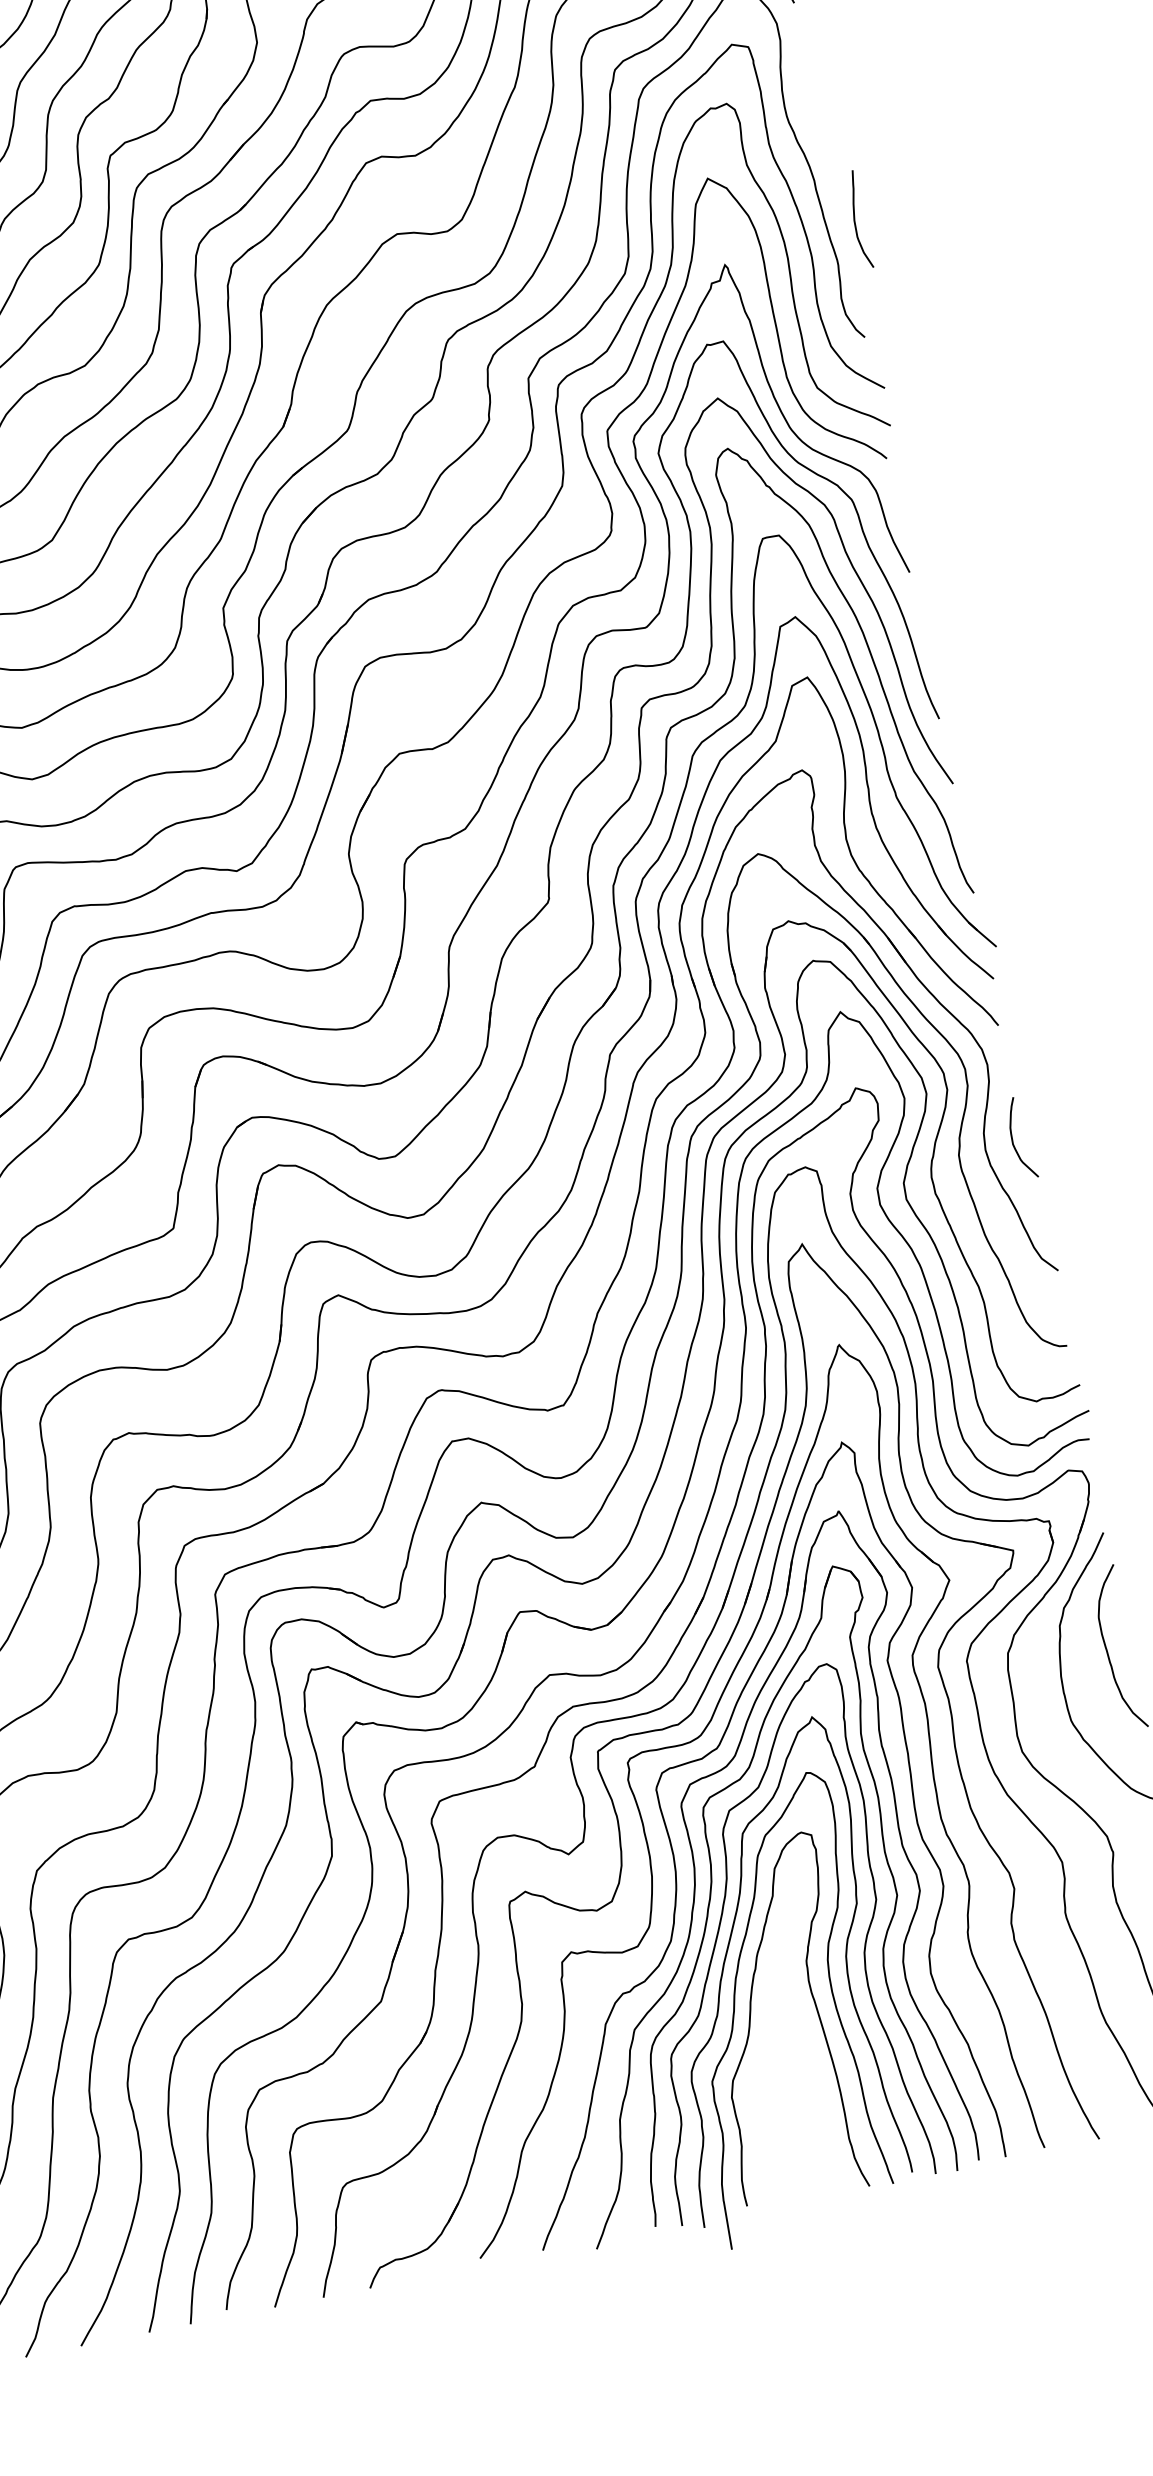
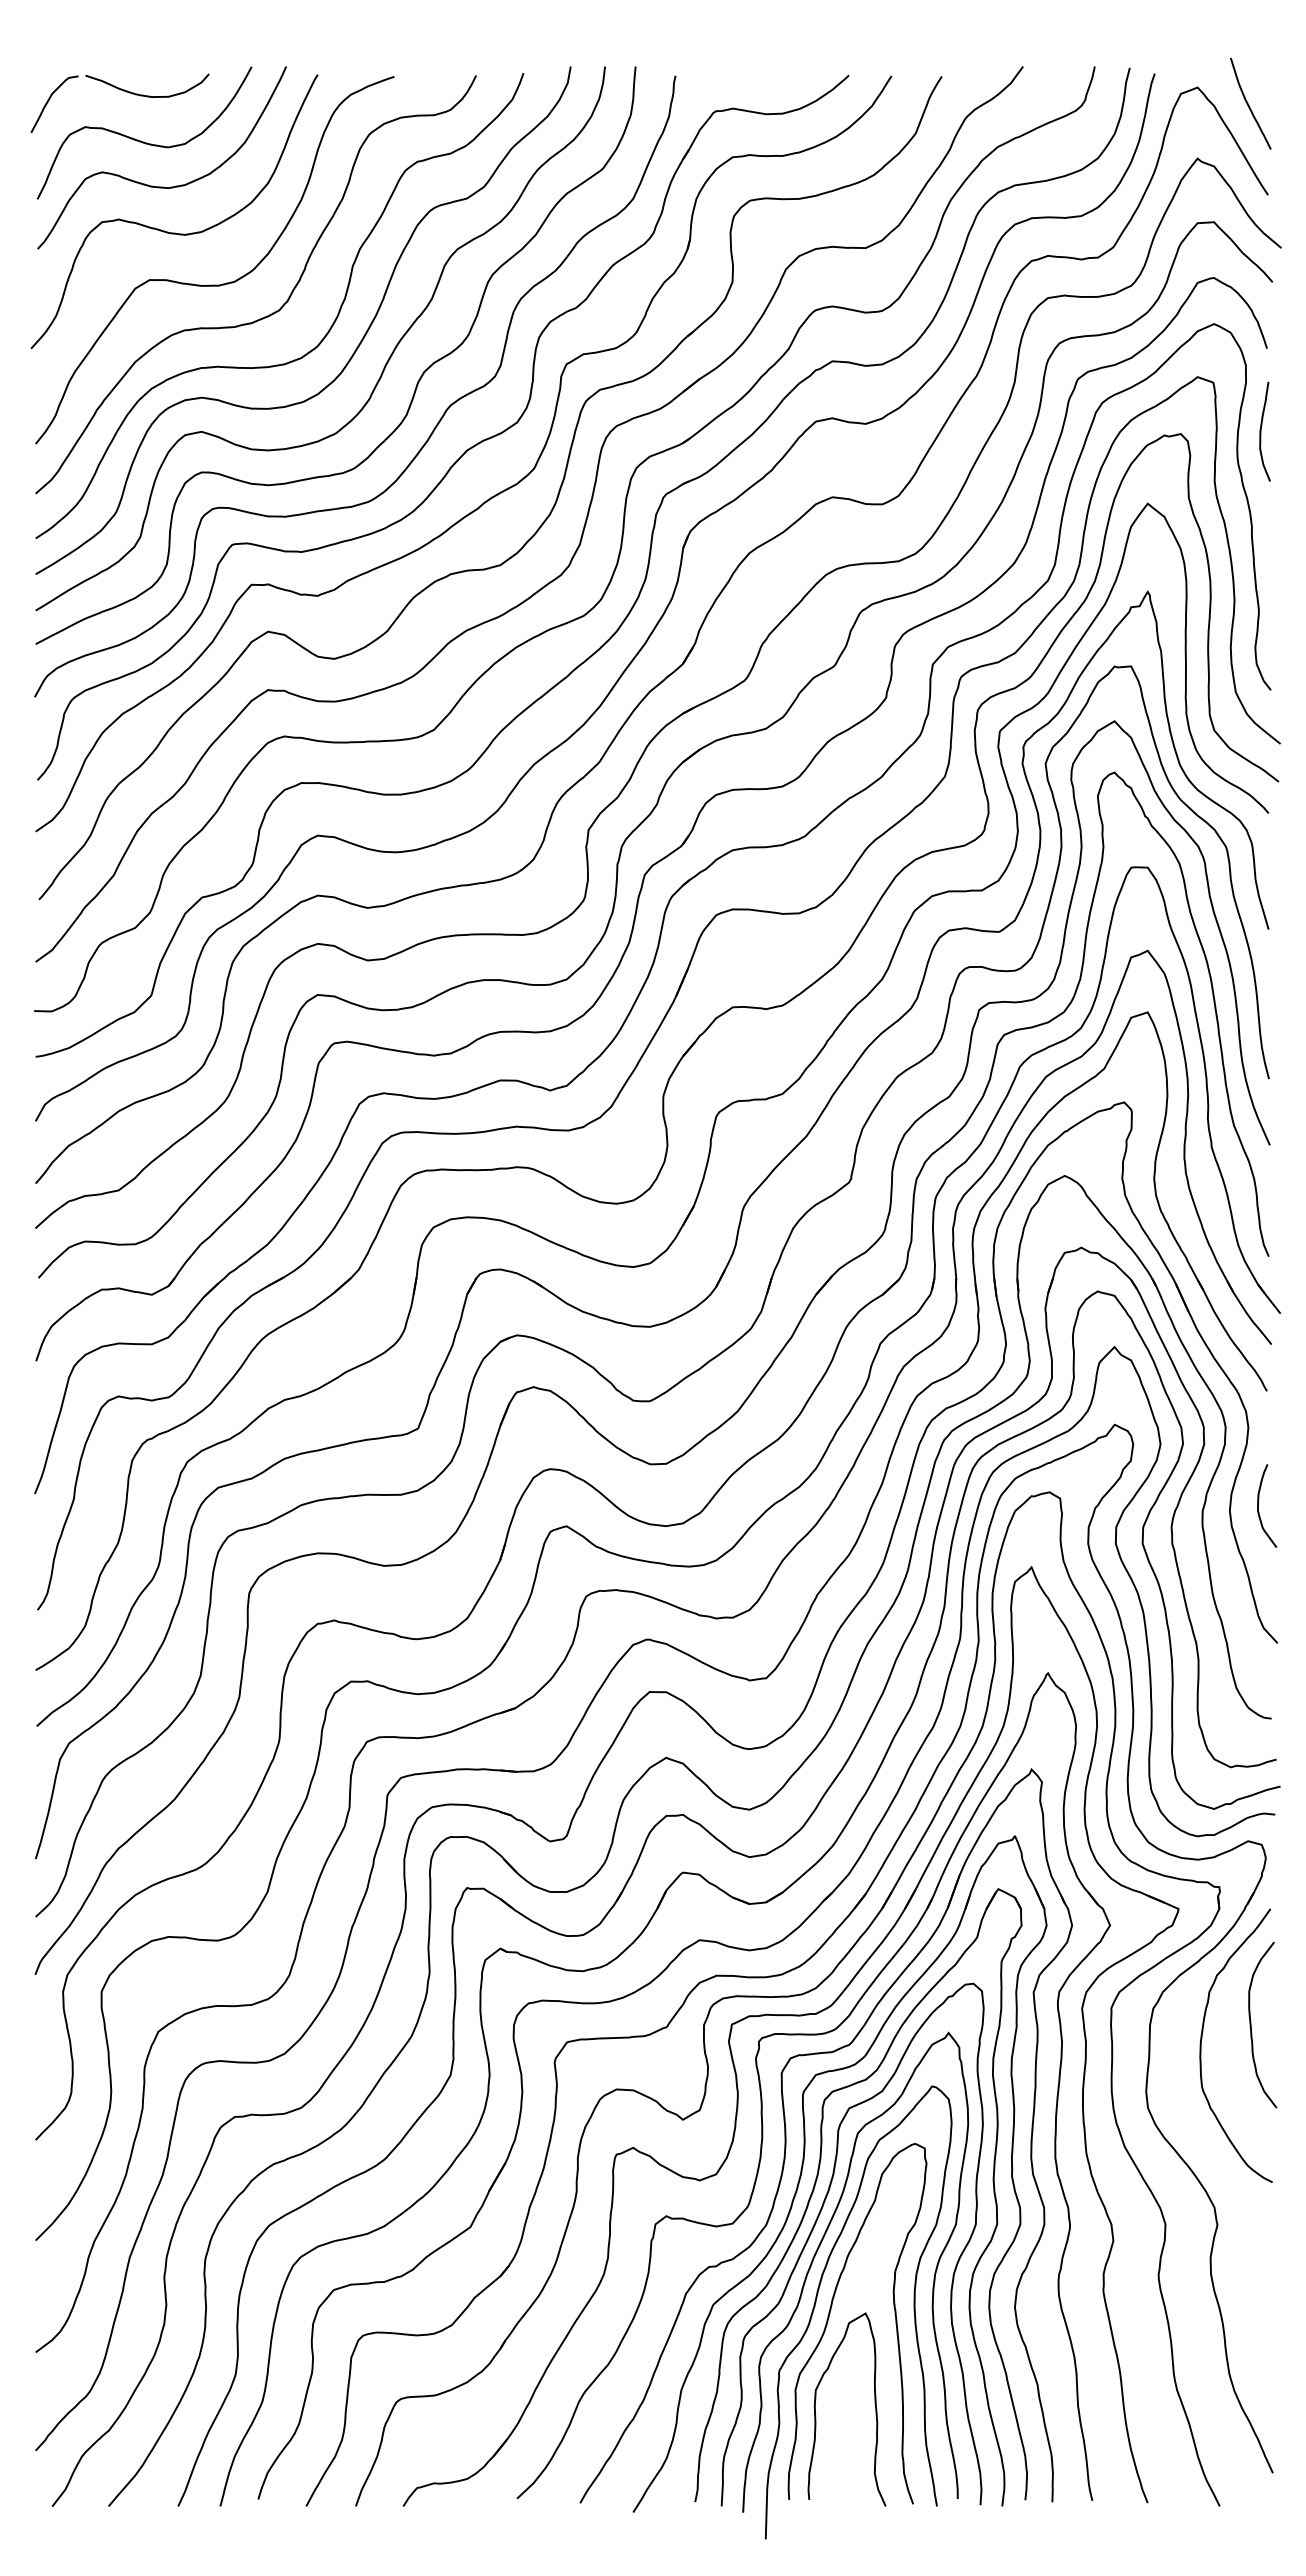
curve: (855, 220) -> (1261, 431), moved
curve: (812, 2096) -> (874, 2404), added

